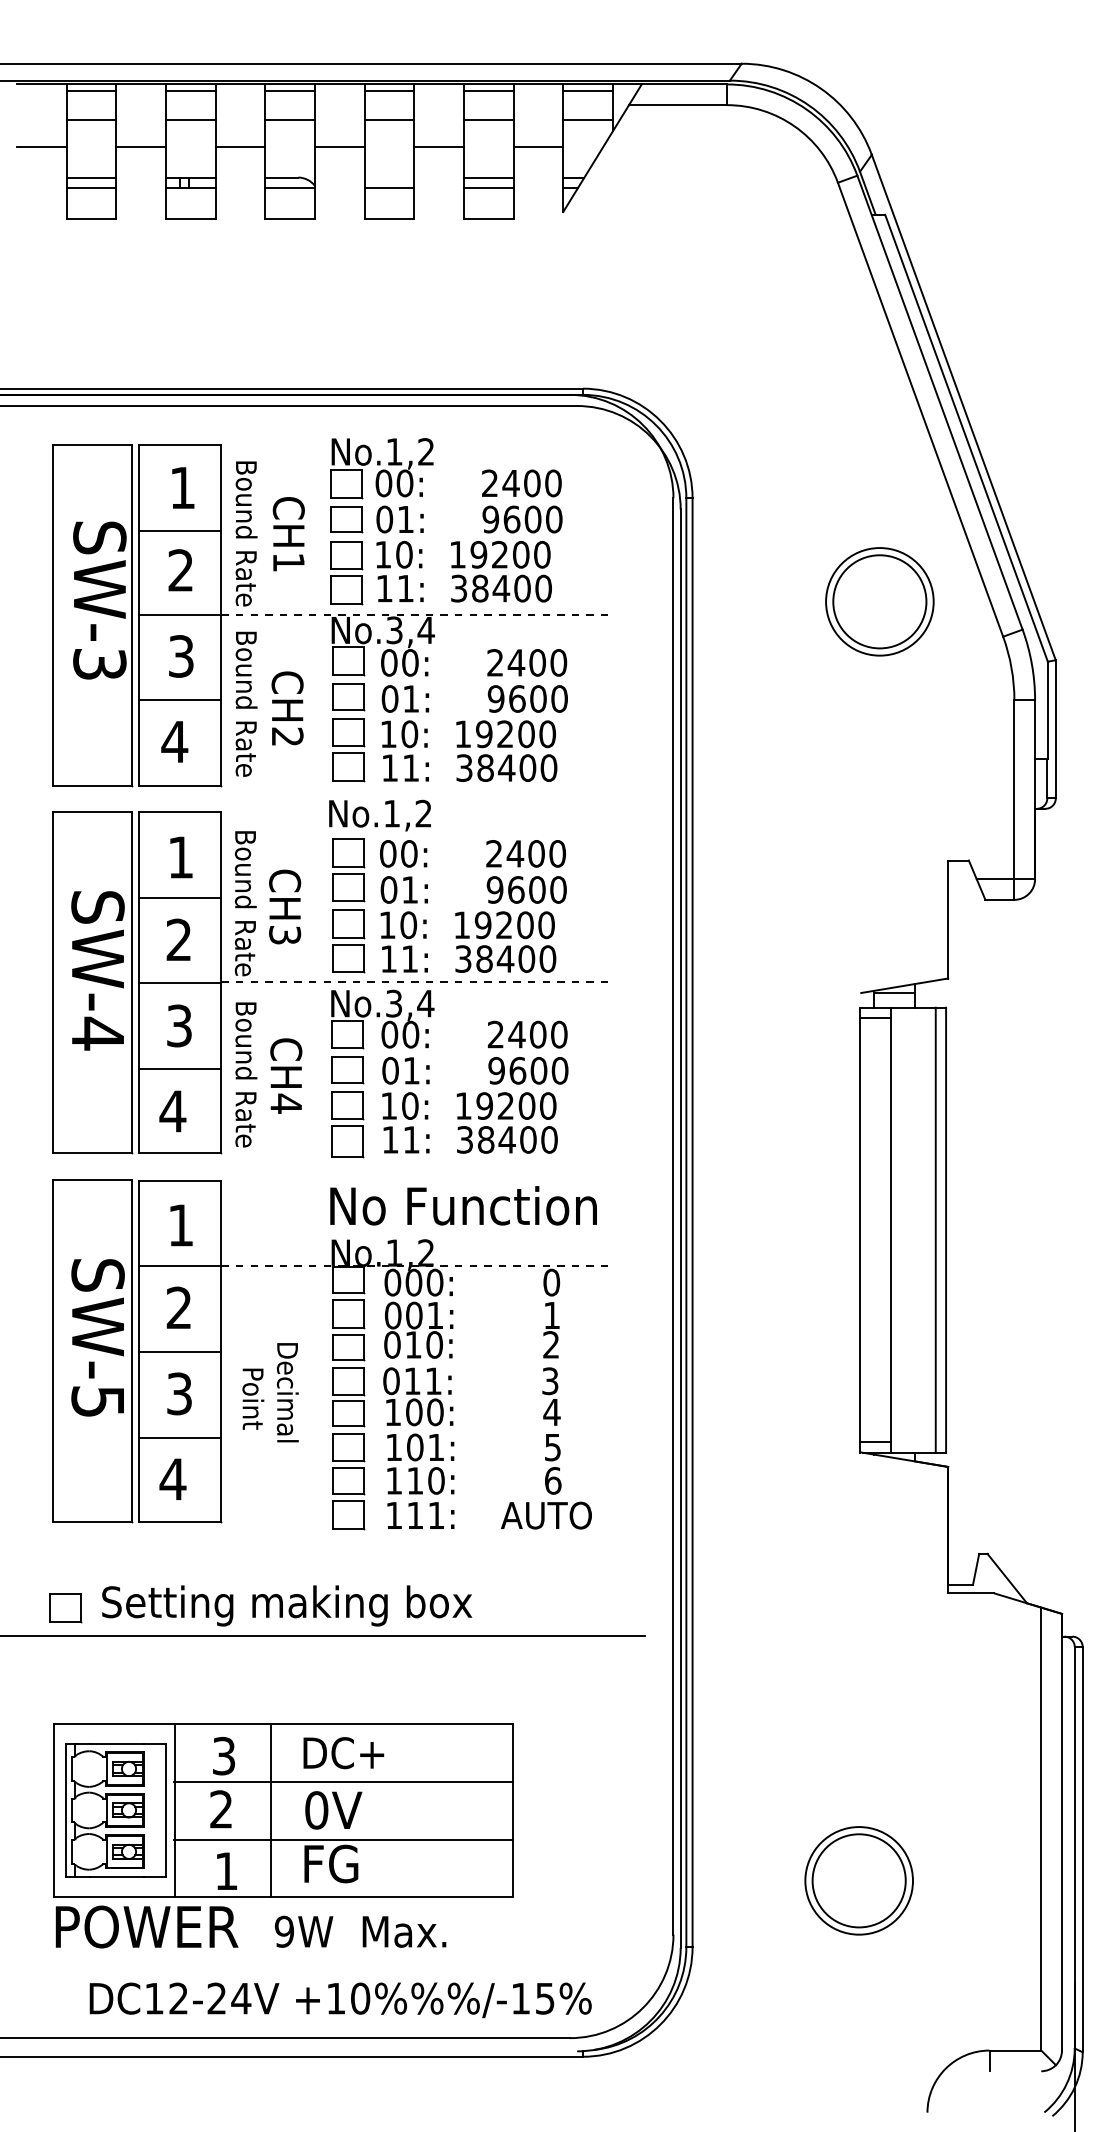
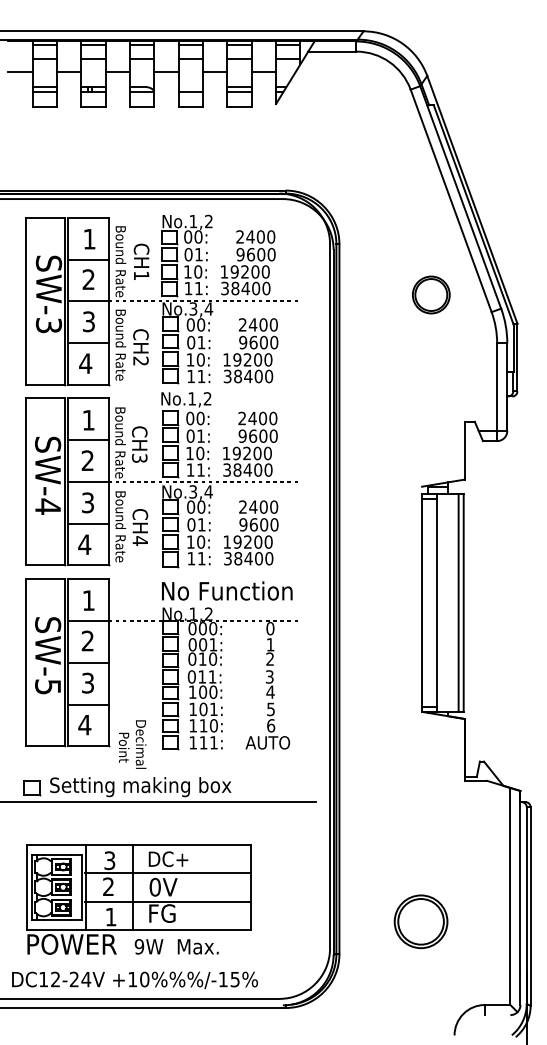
part: (880, 600) -> (431, 294), size x0.7
text: (270, 1392) -> (132, 744), moved
text: (339, 1998) -> (134, 979), moved

